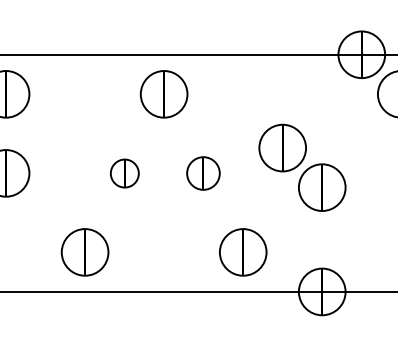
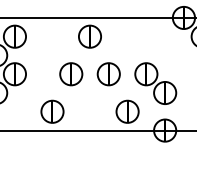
part: (301, 167) -> (155, 83), moved
part: (125, 173) -> (71, 74), size x1.67
part: (202, 173) -> (108, 74), size x1.43

